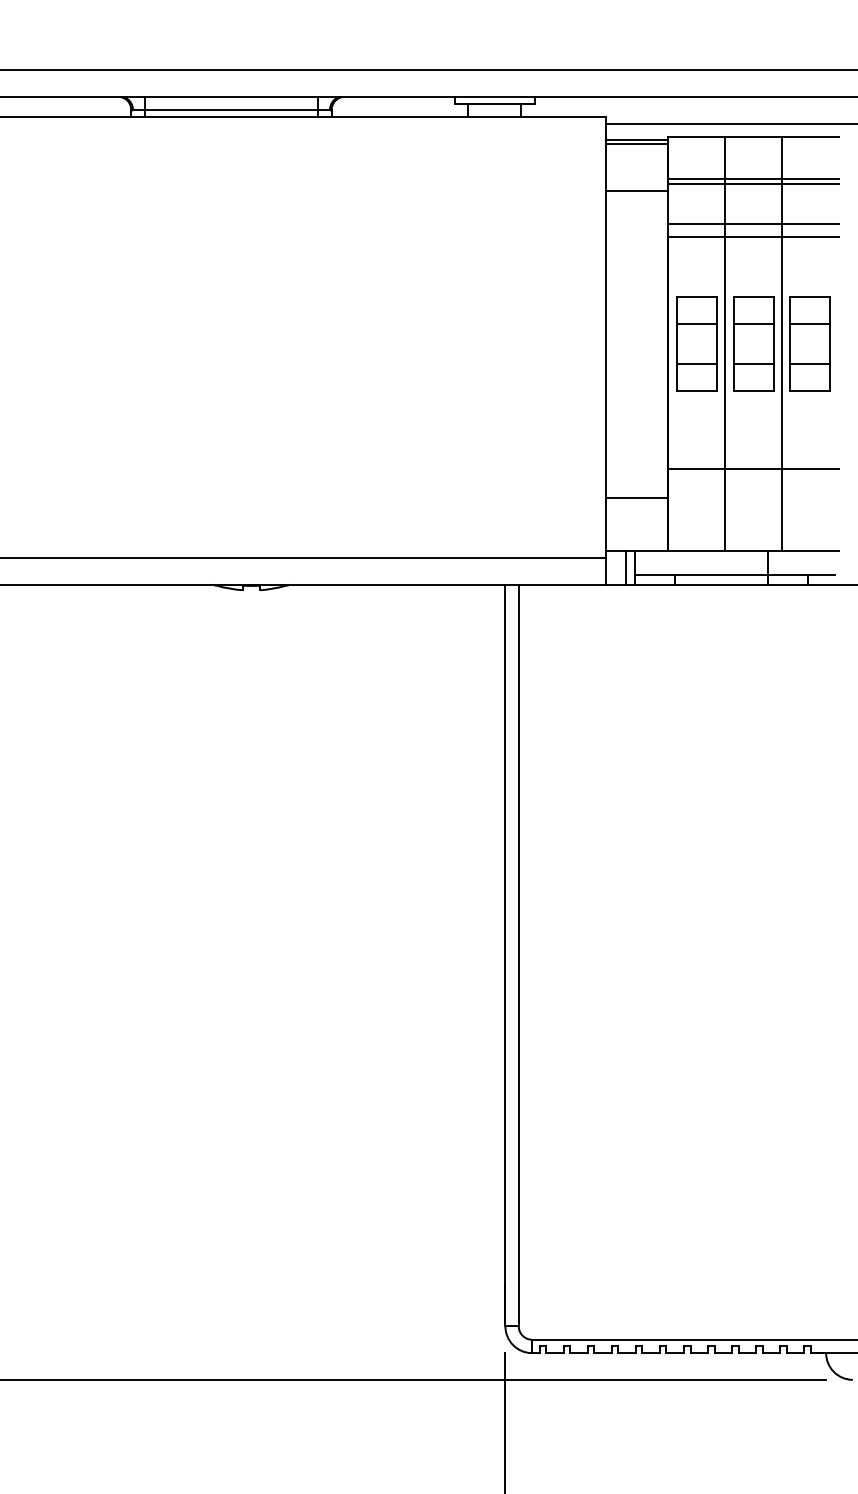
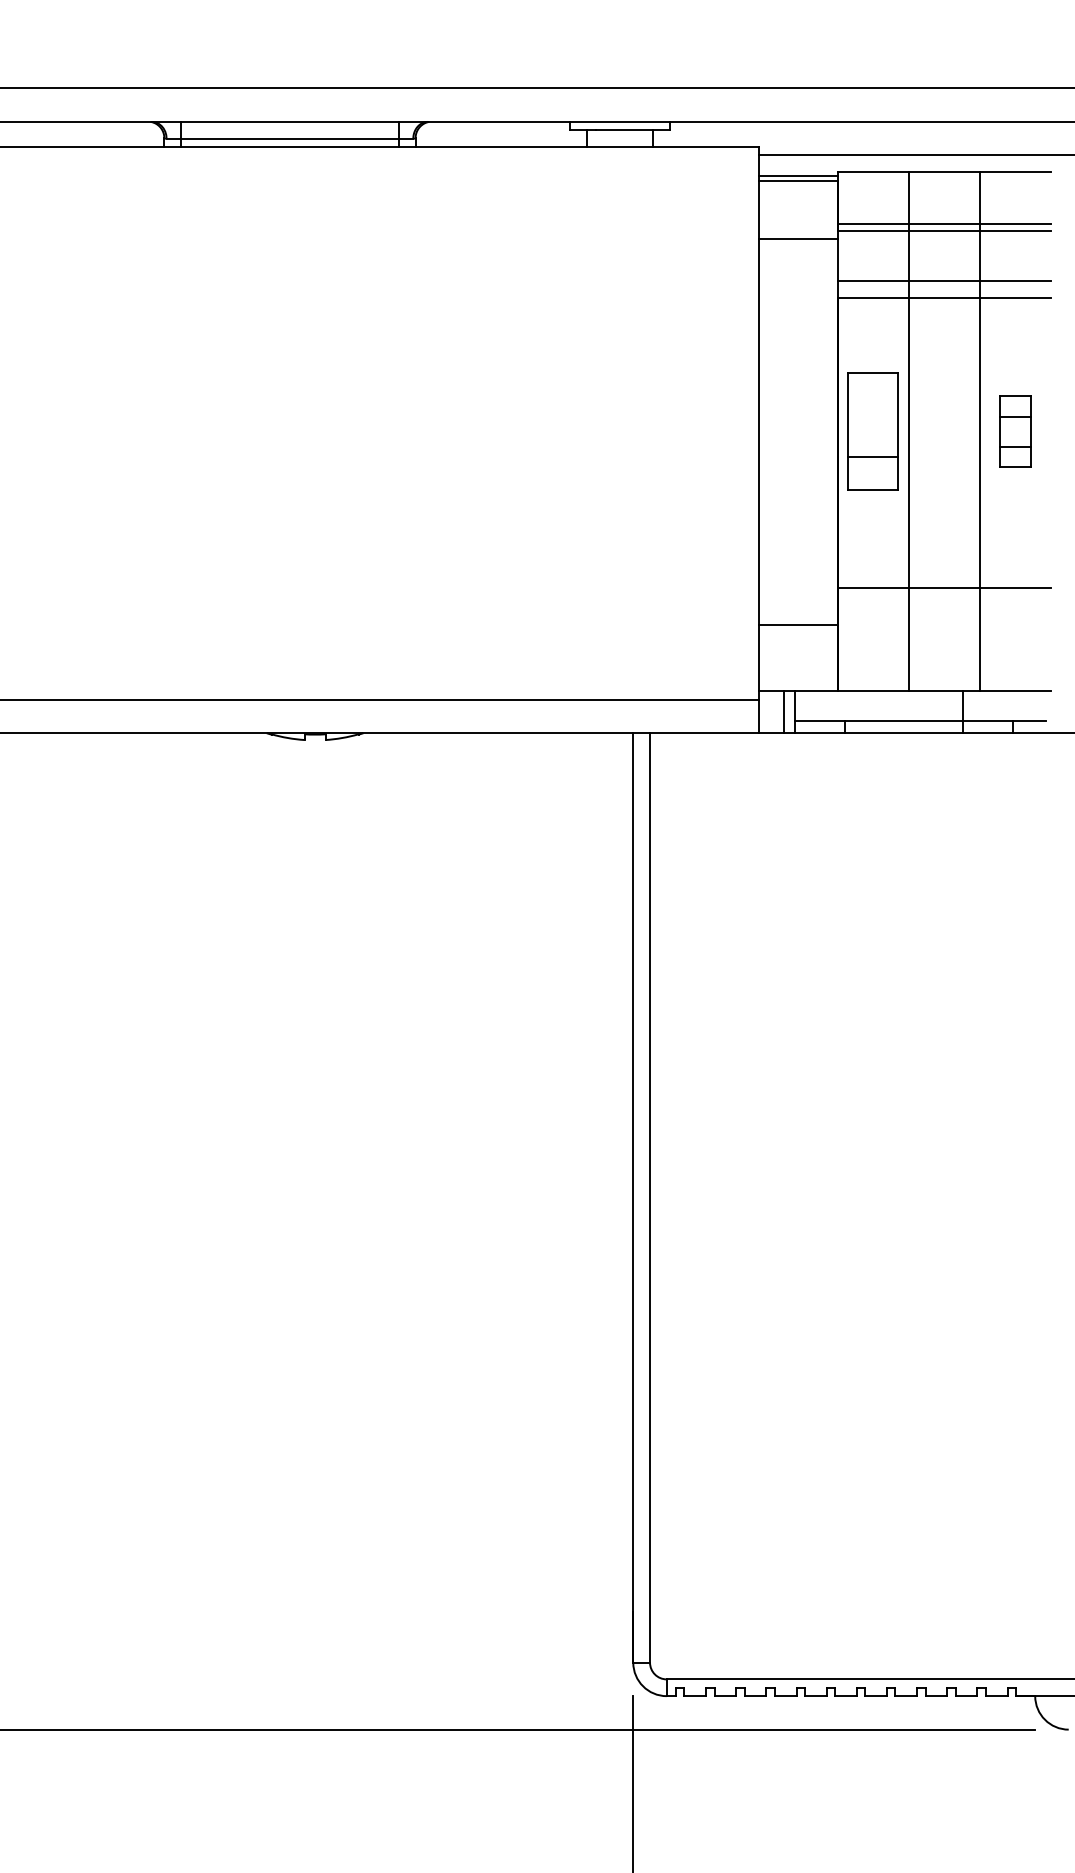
line: (696, 324) -> (872, 406), removed
part: (752, 344) -> (943, 431), removed
part: (810, 344) -> (1015, 431), size x0.6

